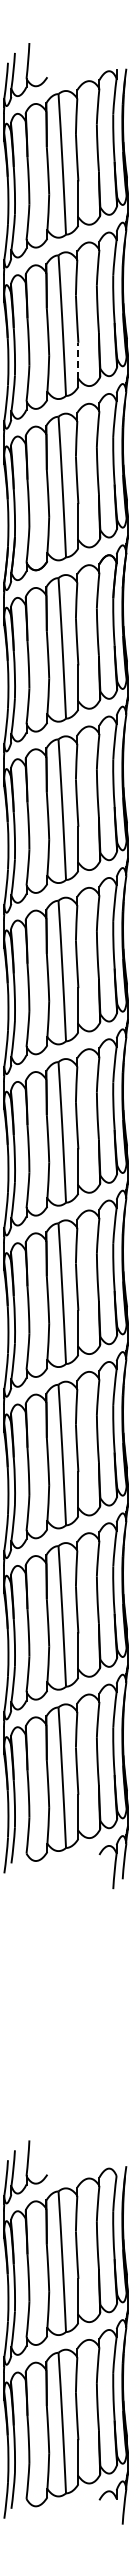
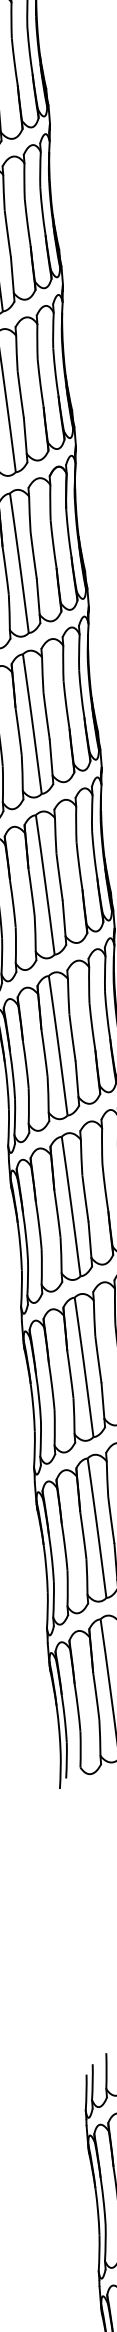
line: (78, 360) -> (12, 275), dashed -> solid

